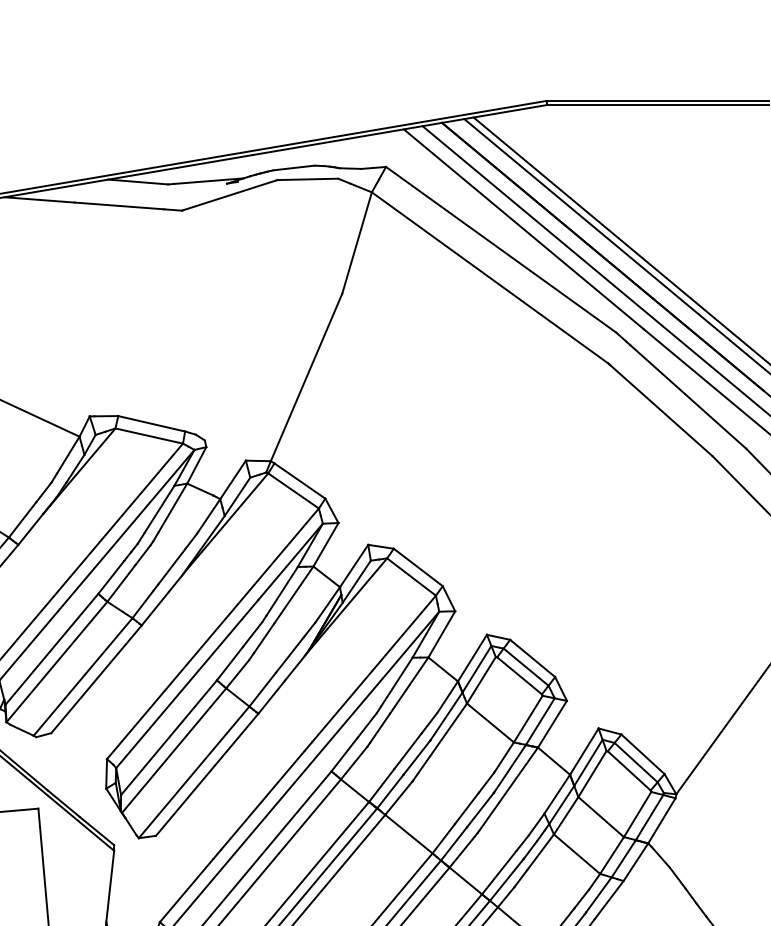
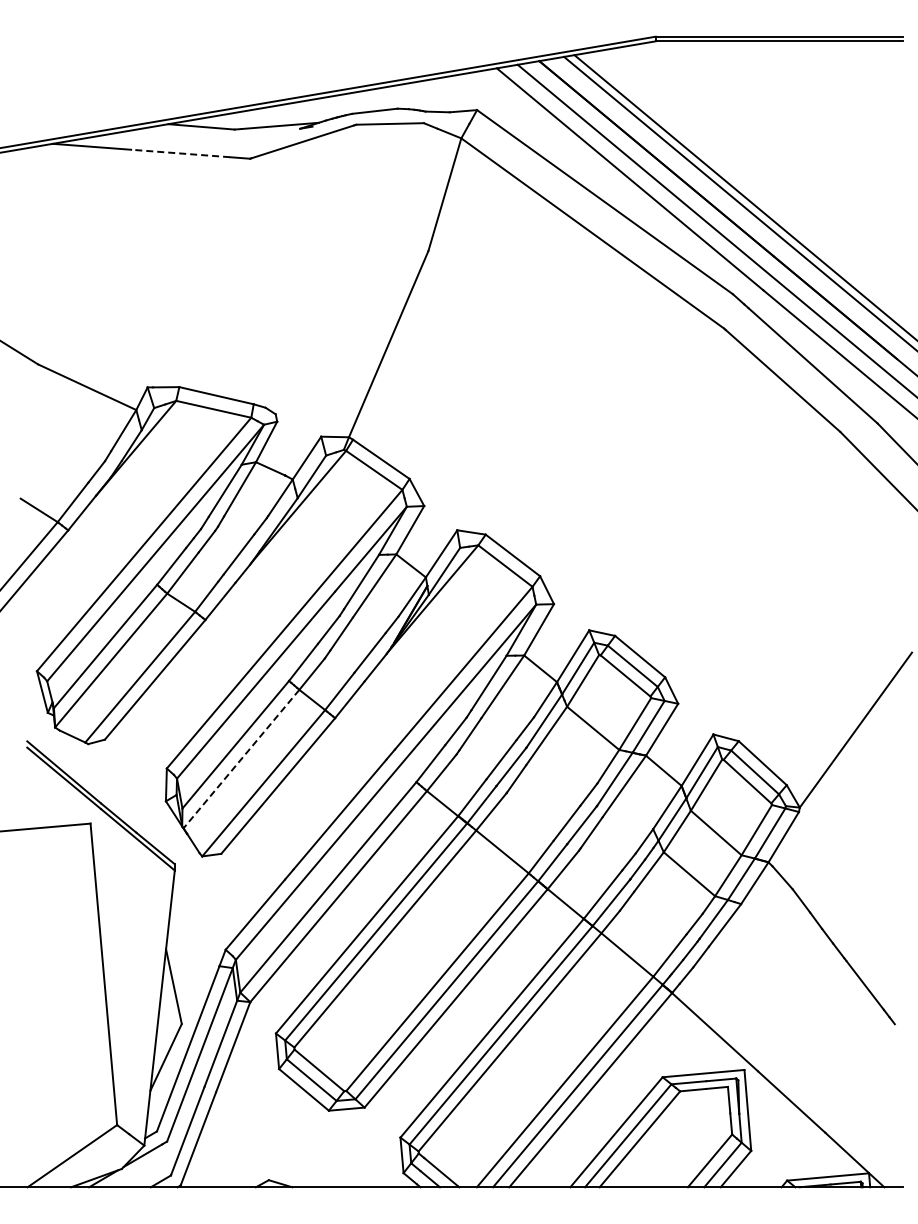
line: (119, 205) -> (180, 153), solid -> dashed
line: (174, 750) -> (241, 759), solid -> dashed

